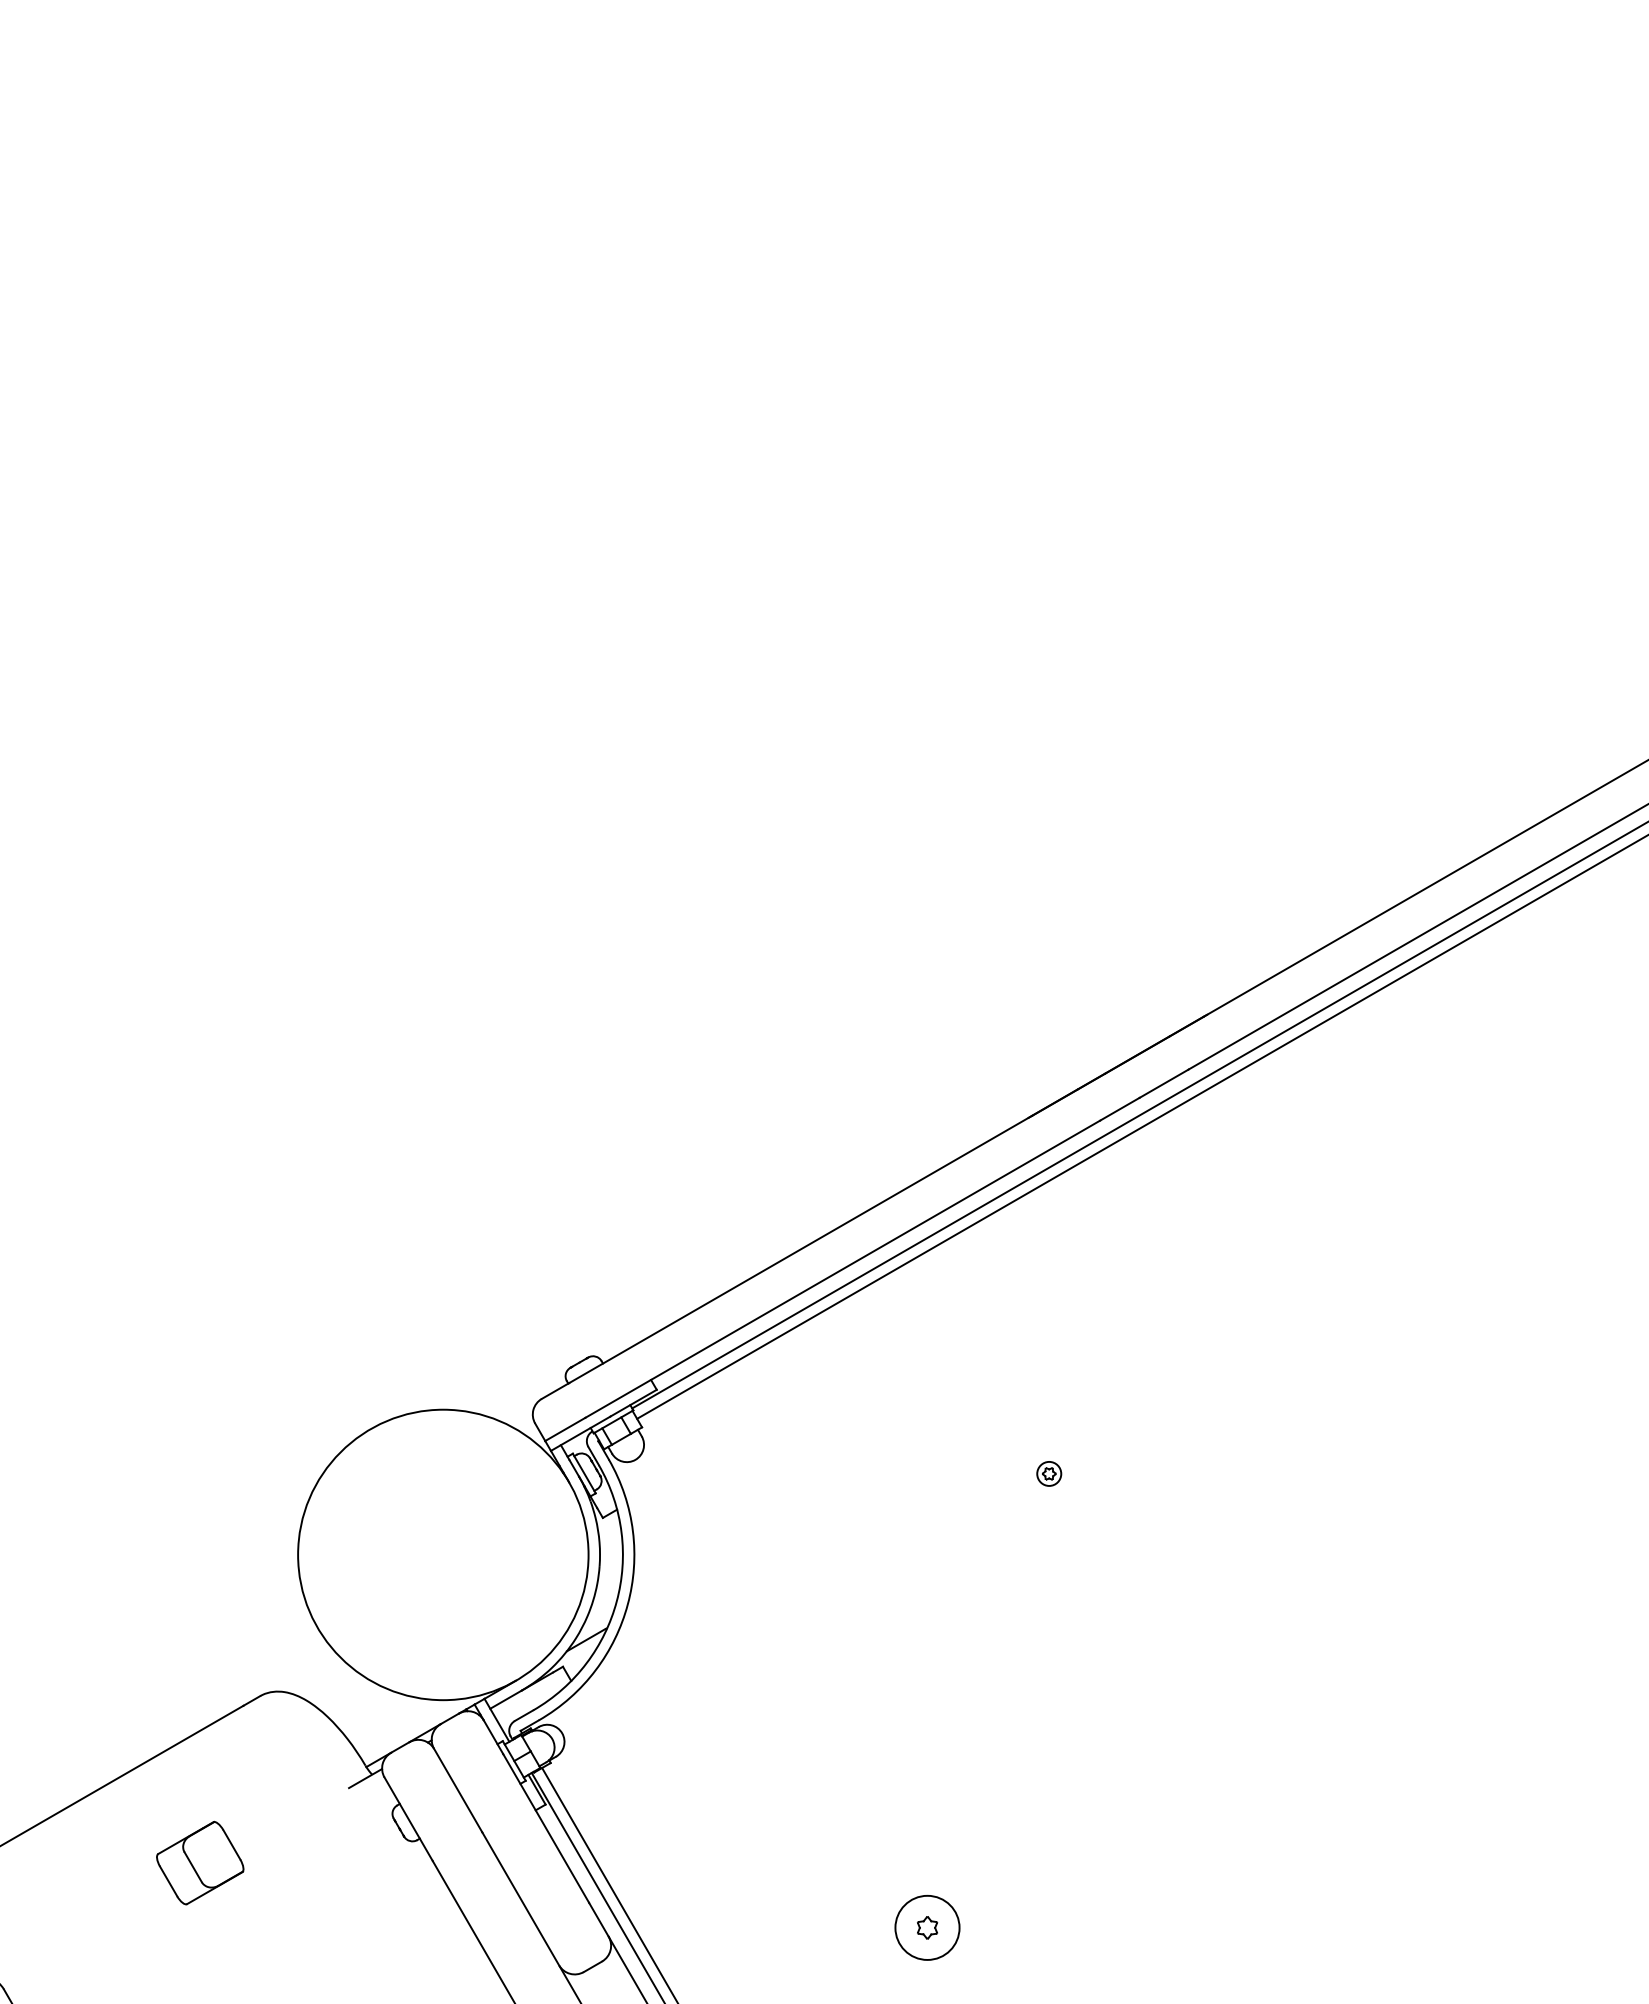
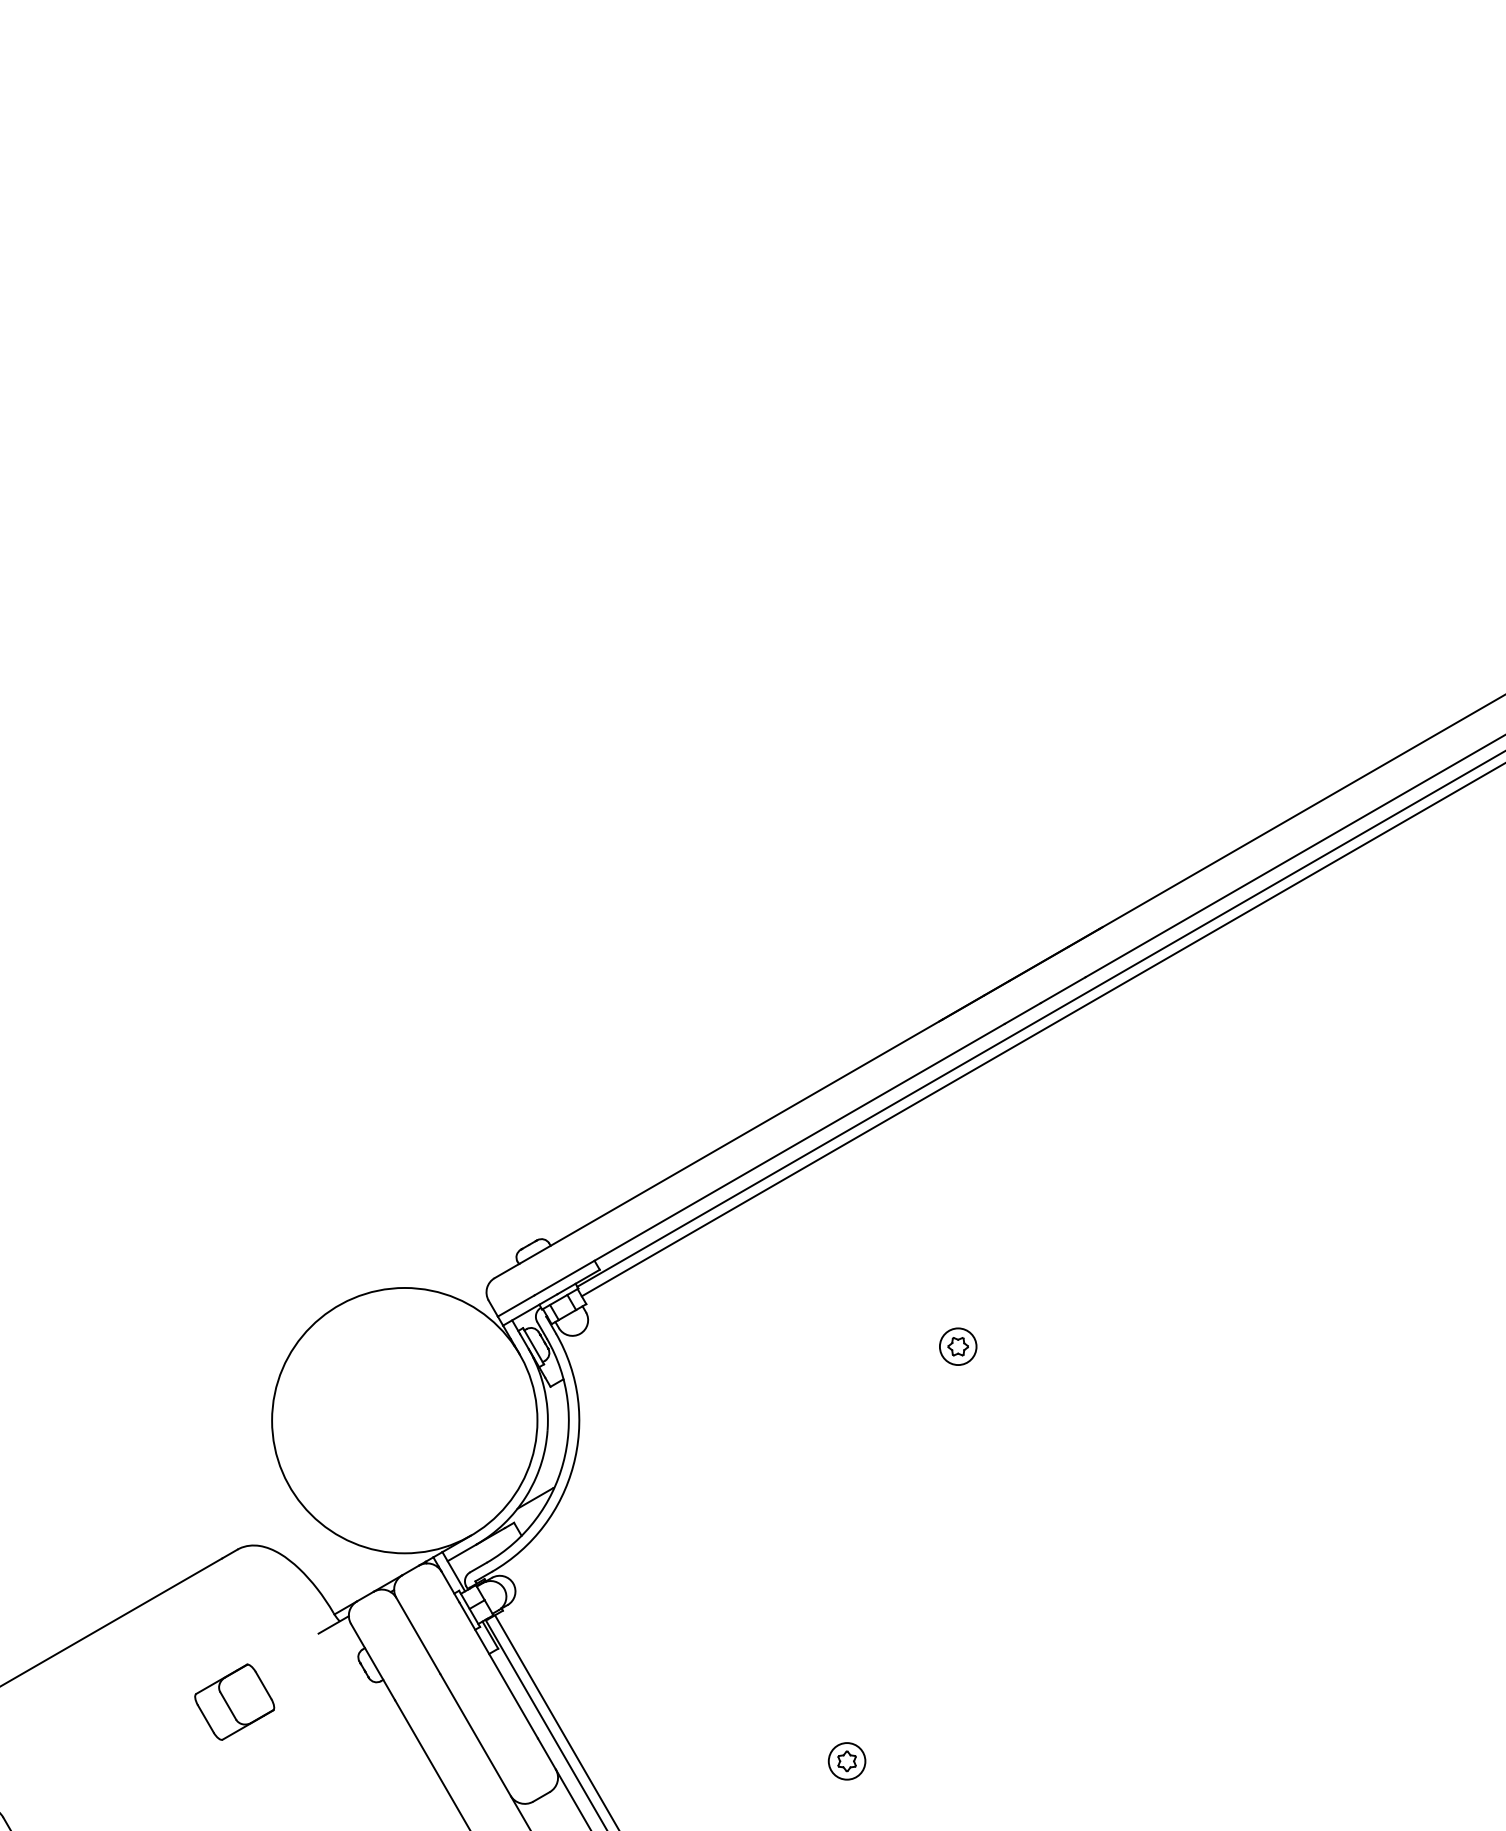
part: (1049, 1473) -> (958, 1346), size x1.67
part: (200, 1862) -> (234, 1701), moved
circle: (926, 1928) -> (846, 1761), size x0.62

